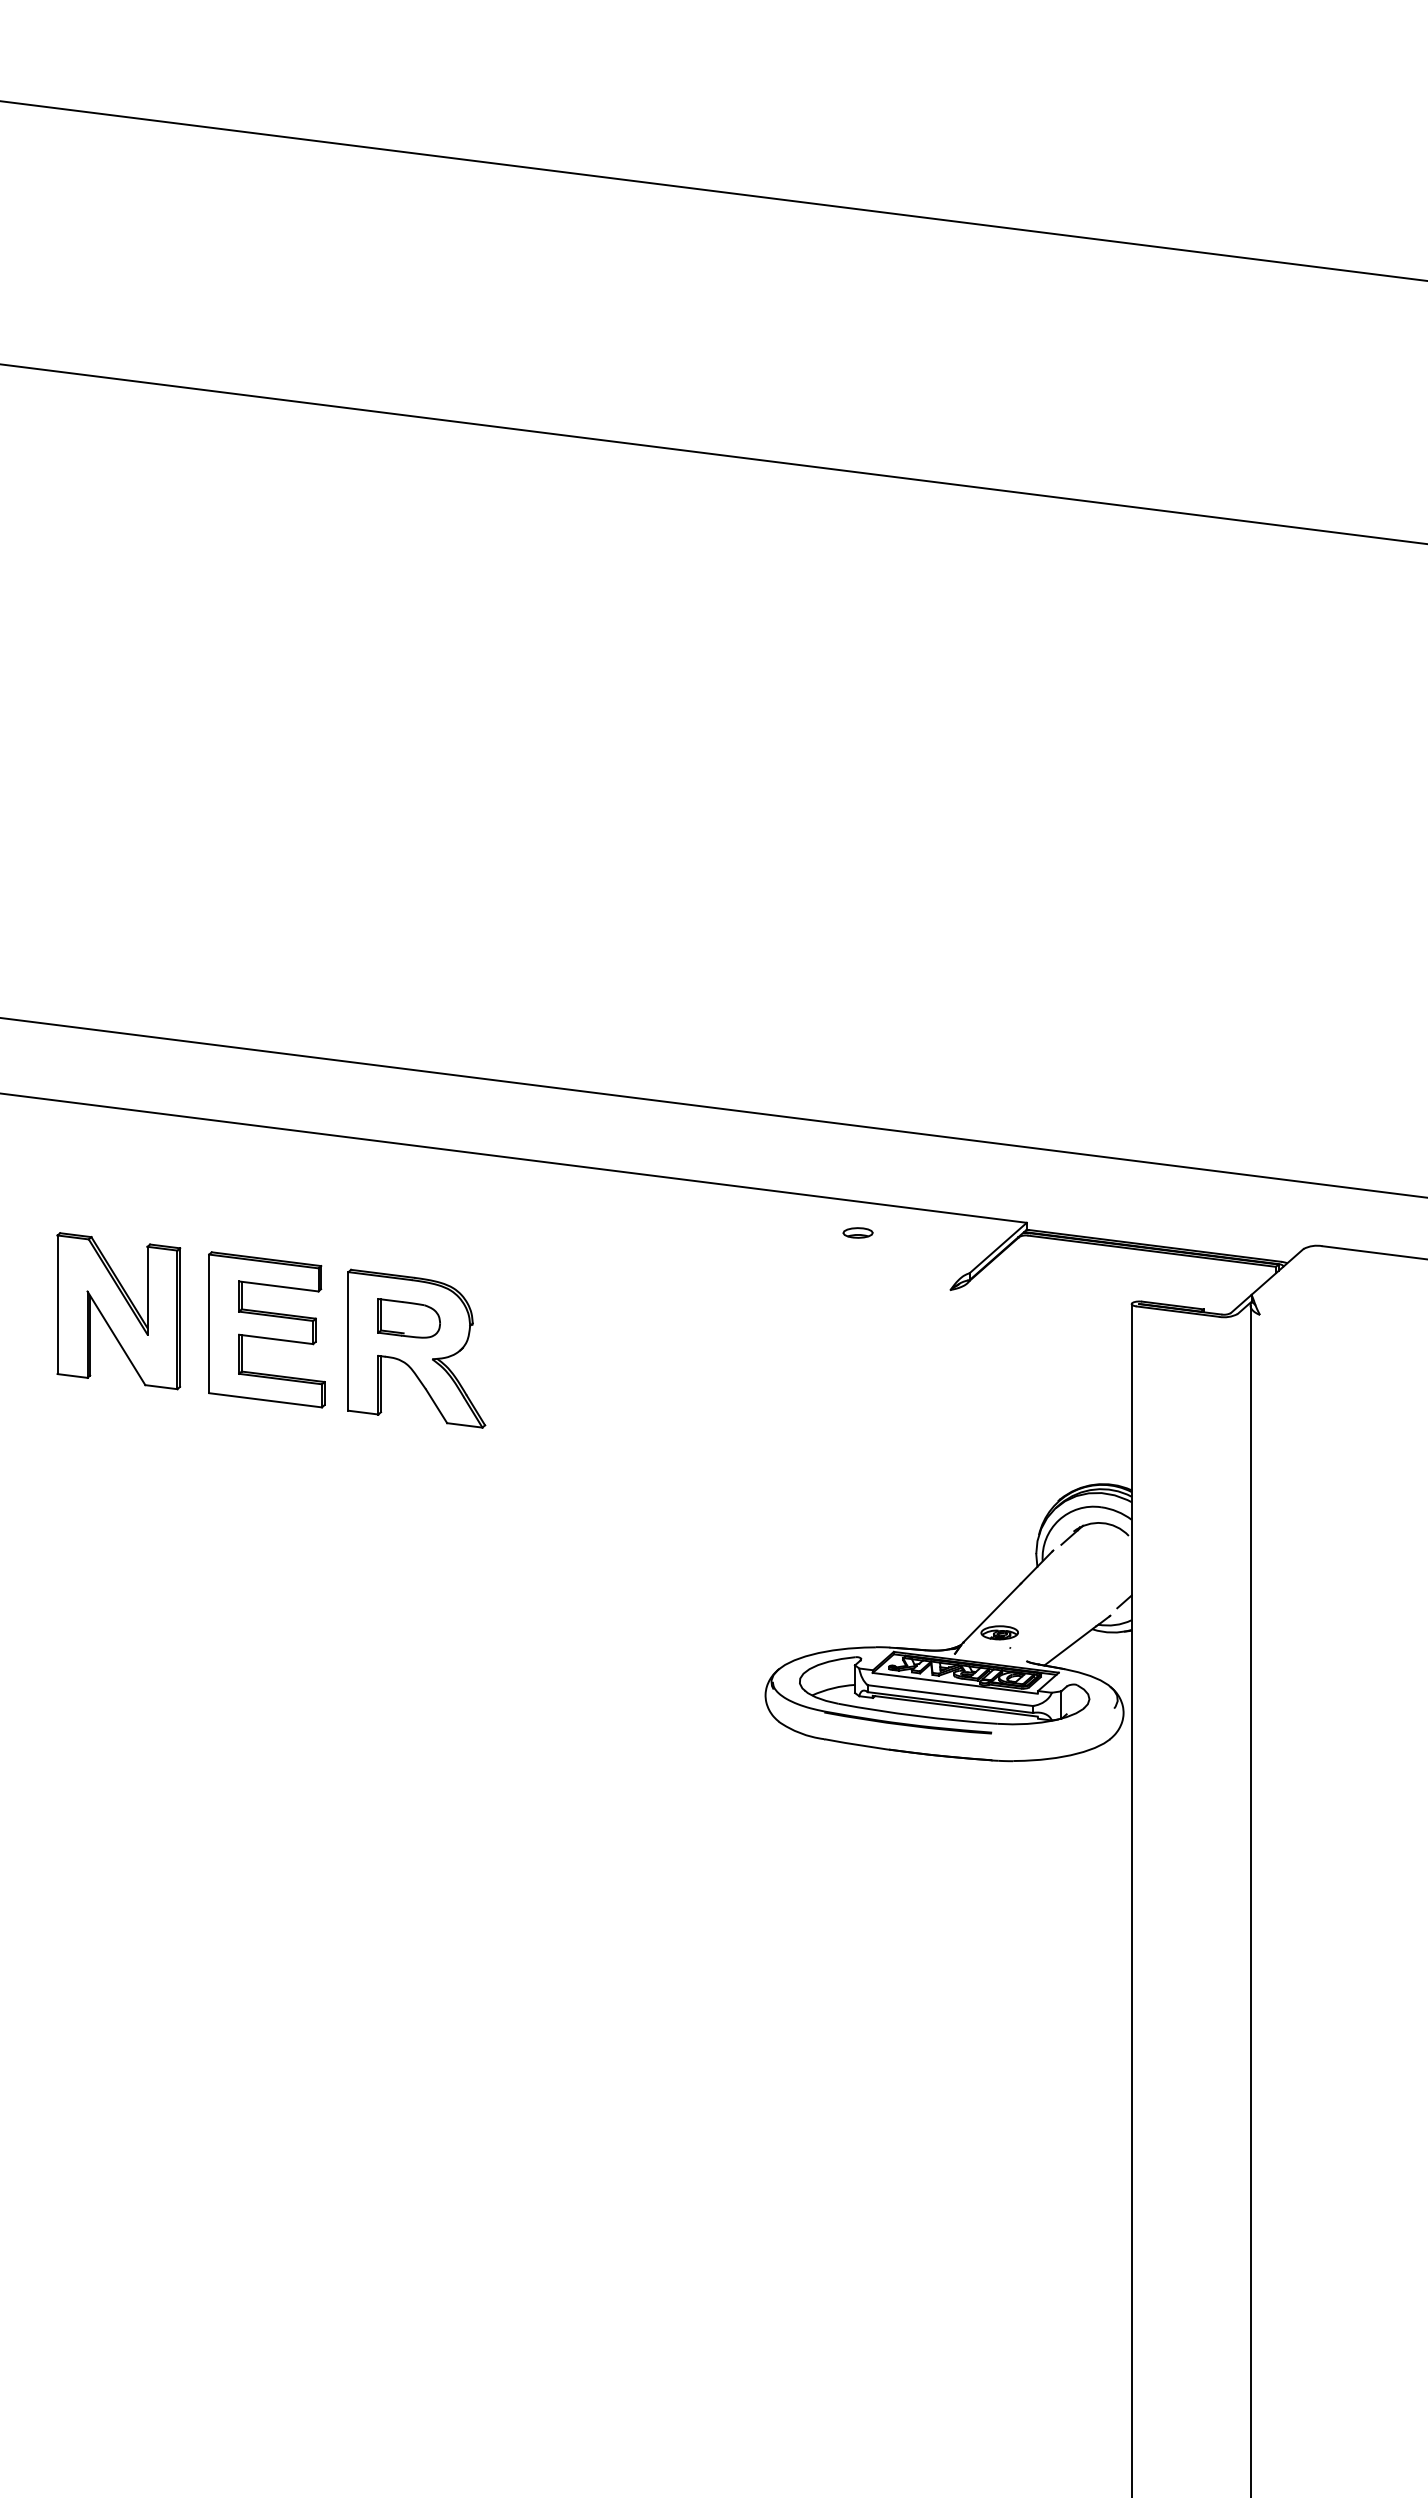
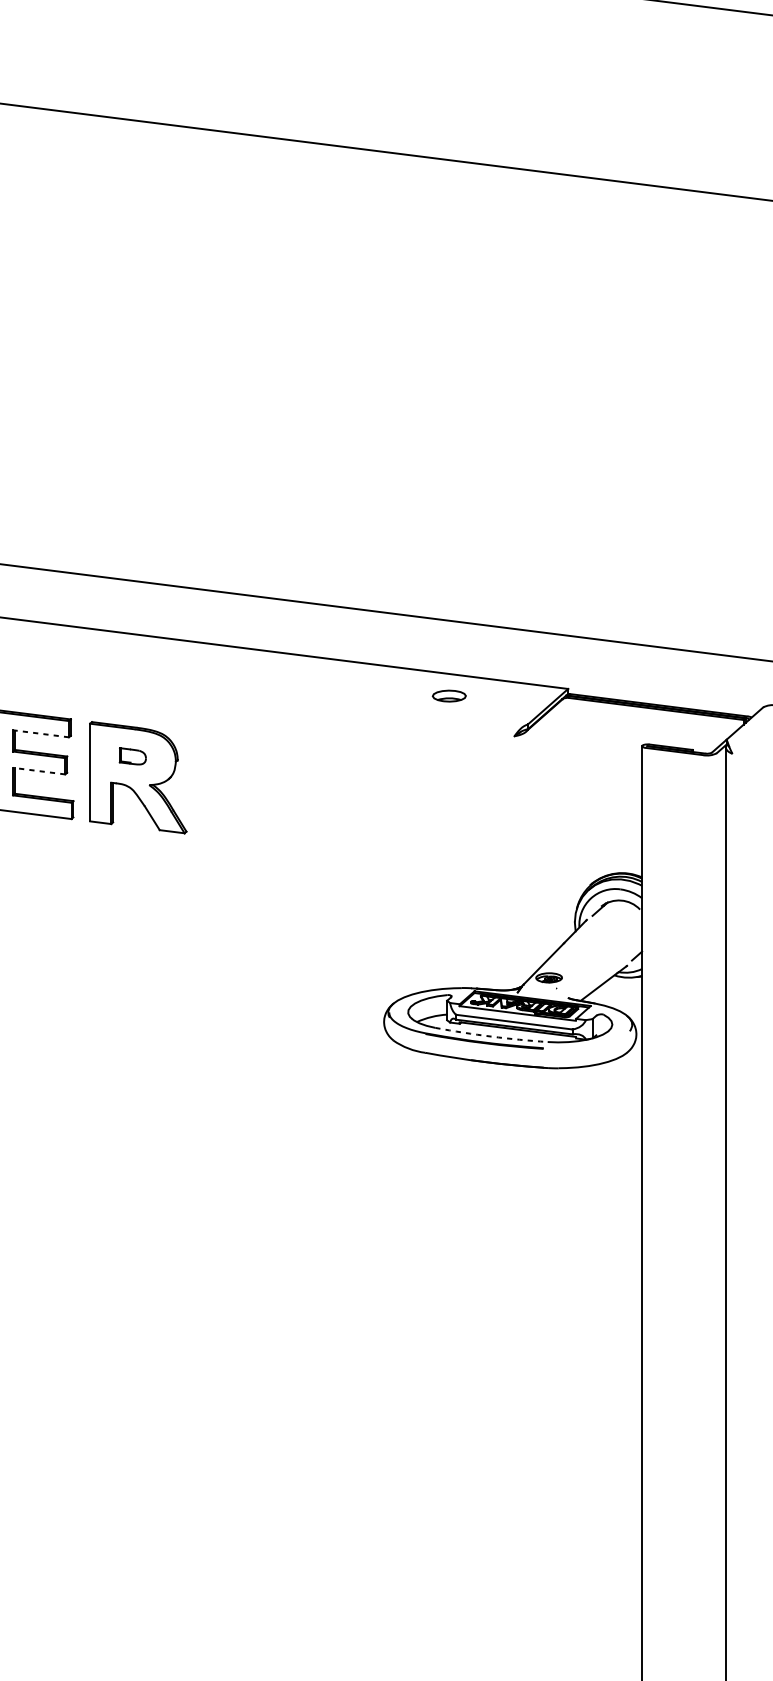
part: (857, 1232) -> (448, 695), size x1.6
line: (278, 1286) -> (40, 733), solid -> dashed
part: (408, 1318) -> (132, 756), size x0.6
line: (275, 1339) -> (38, 771), solid -> dashed
arc: (917, 1716) -> (491, 1036), solid -> dashed

